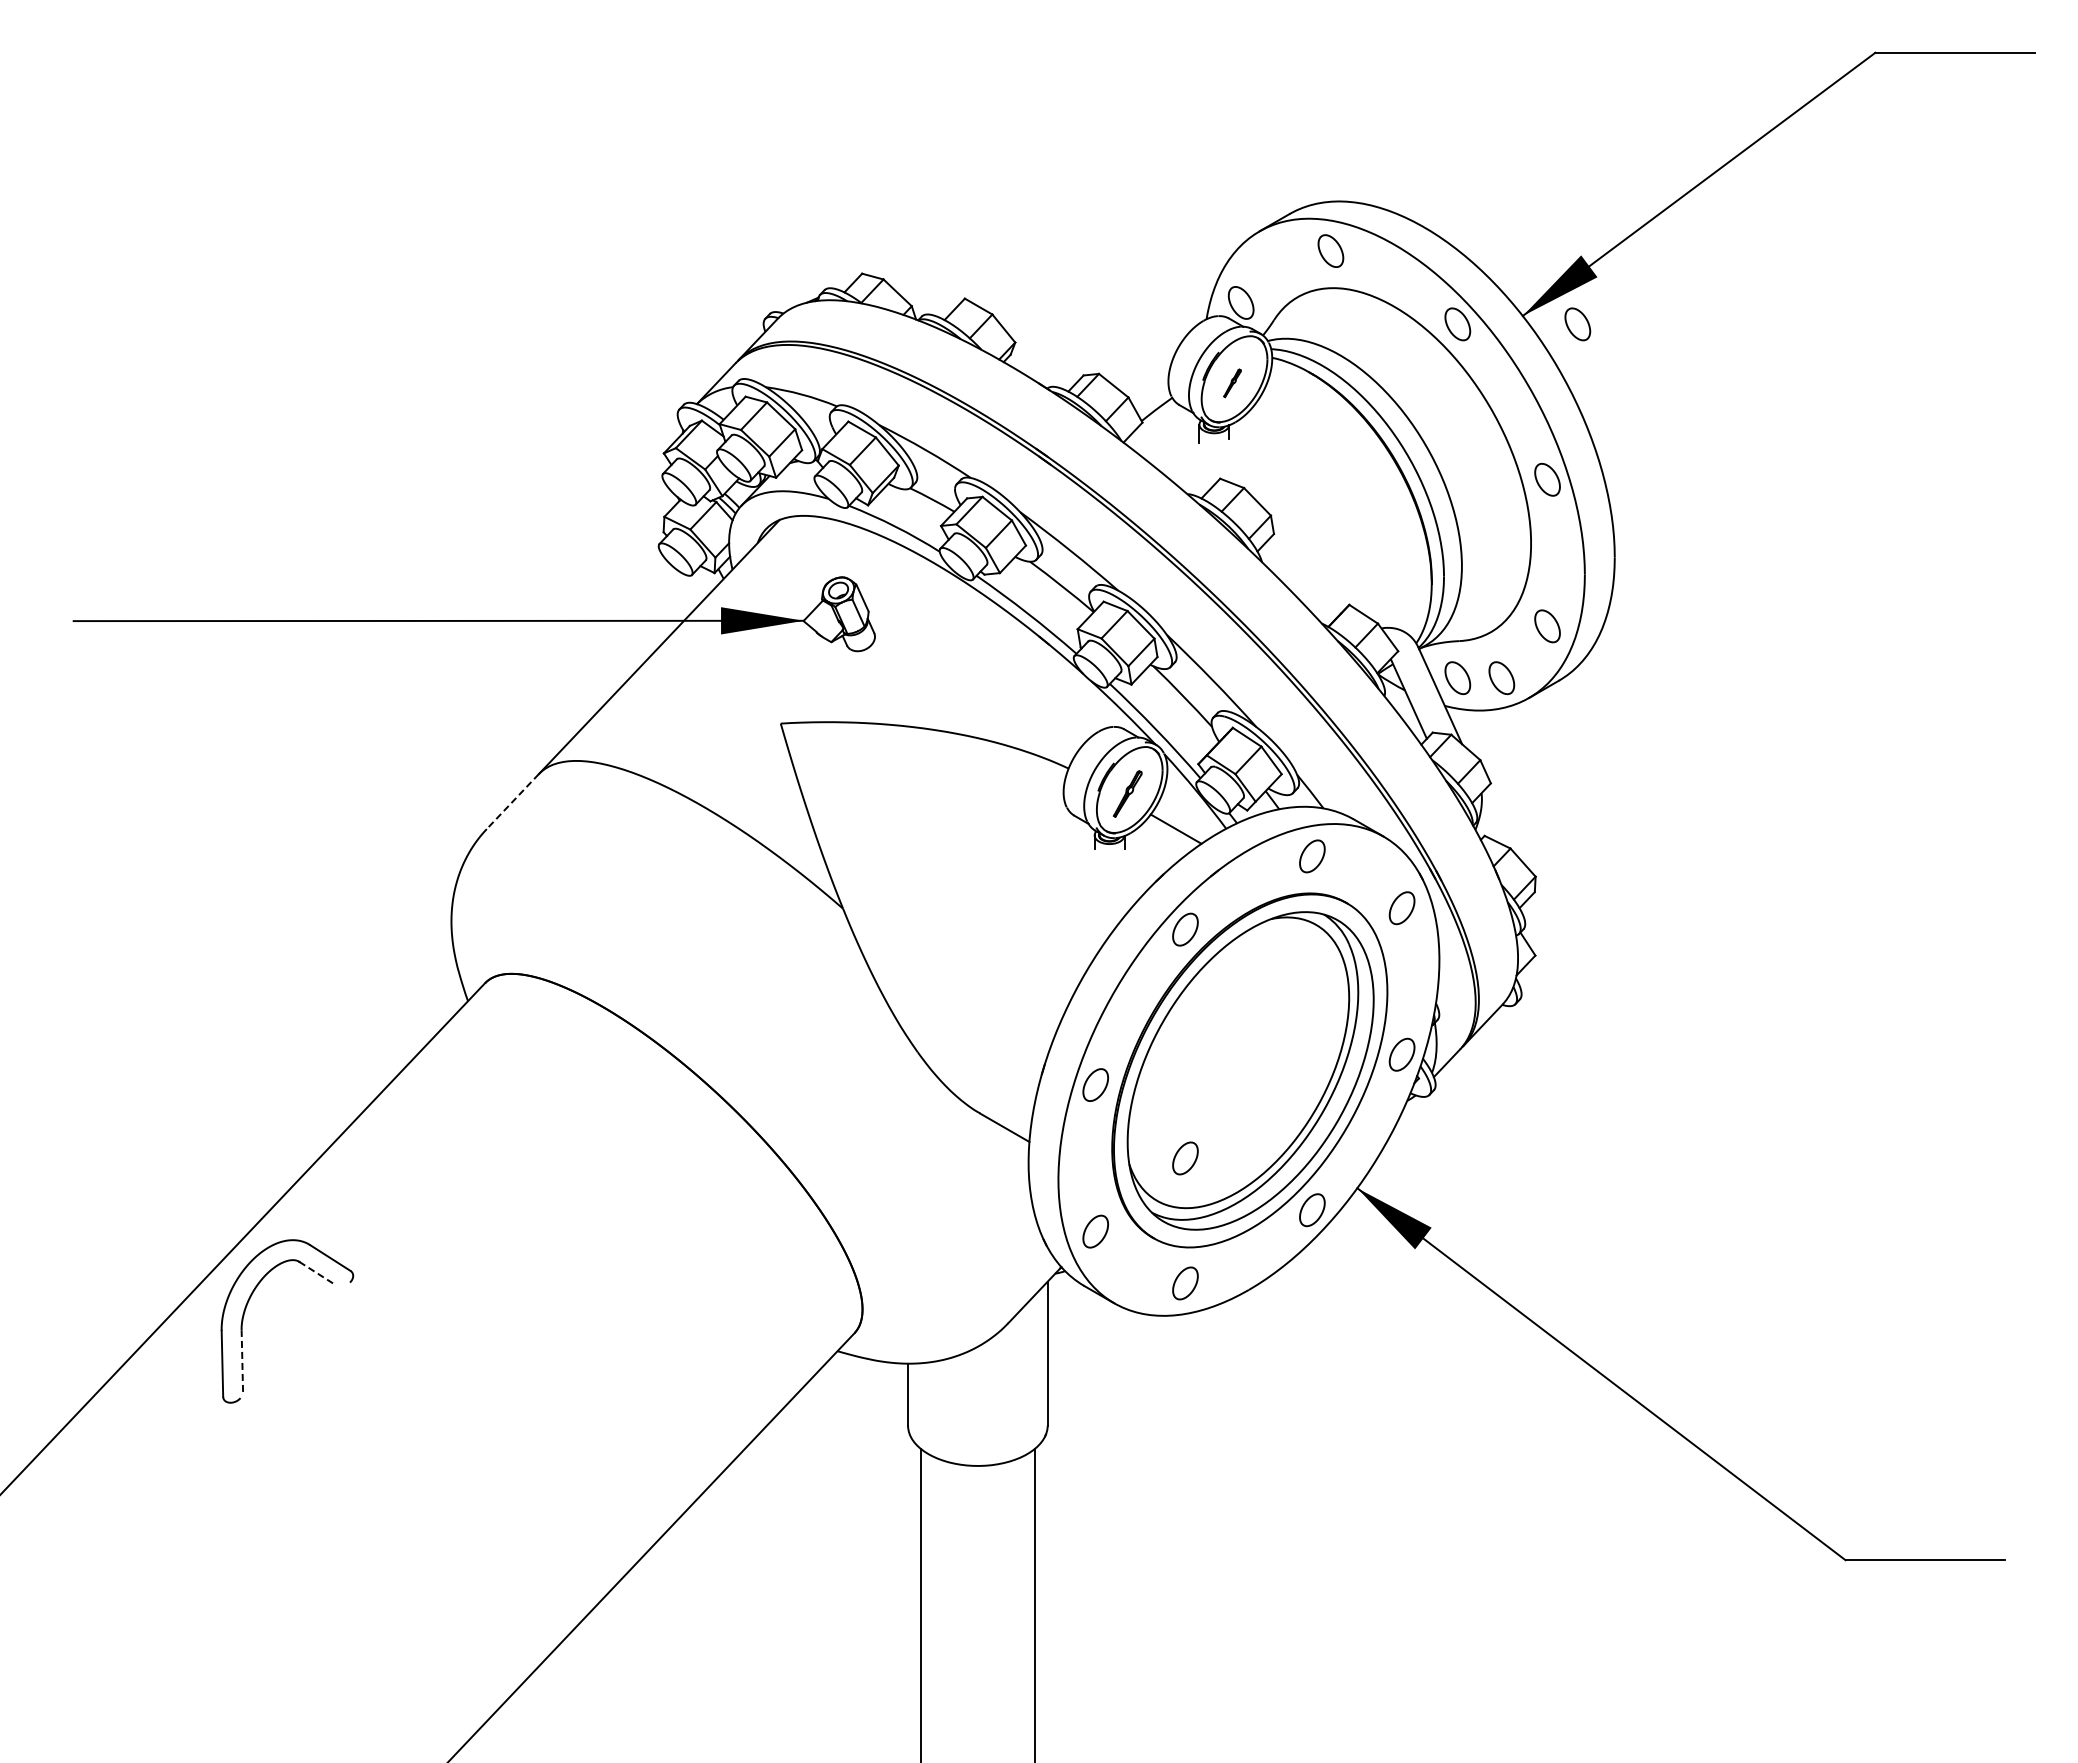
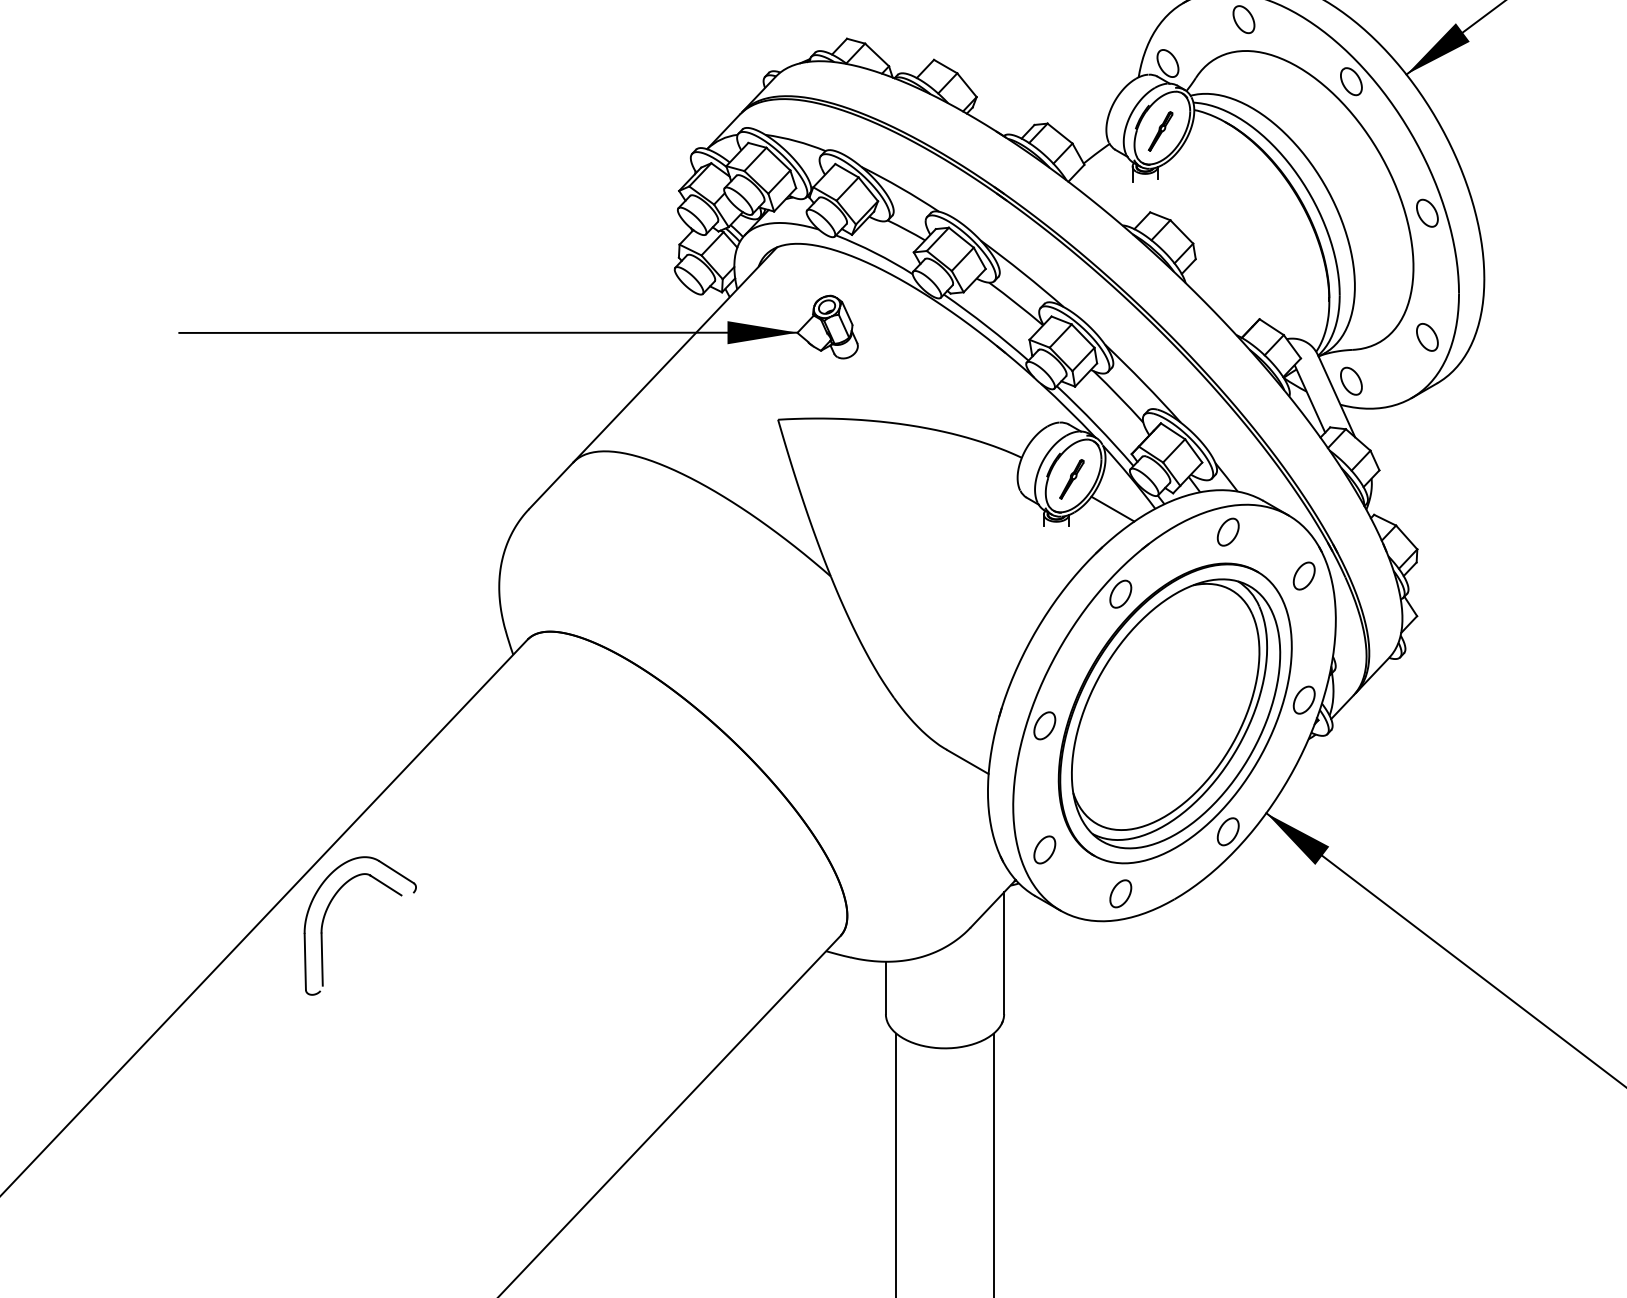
part: (1577, 324) -> (1452, 81), removed
part: (1232, 383) -> (1160, 131), size x1.67
part: (1501, 678) -> (1388, 381), removed
line: (512, 801) -> (550, 485), dashed -> solid
part: (1185, 1158) -> (1120, 788), removed
line: (317, 1273) -> (385, 885), dashed -> solid
line: (242, 1361) -> (322, 959), dashed -> solid

